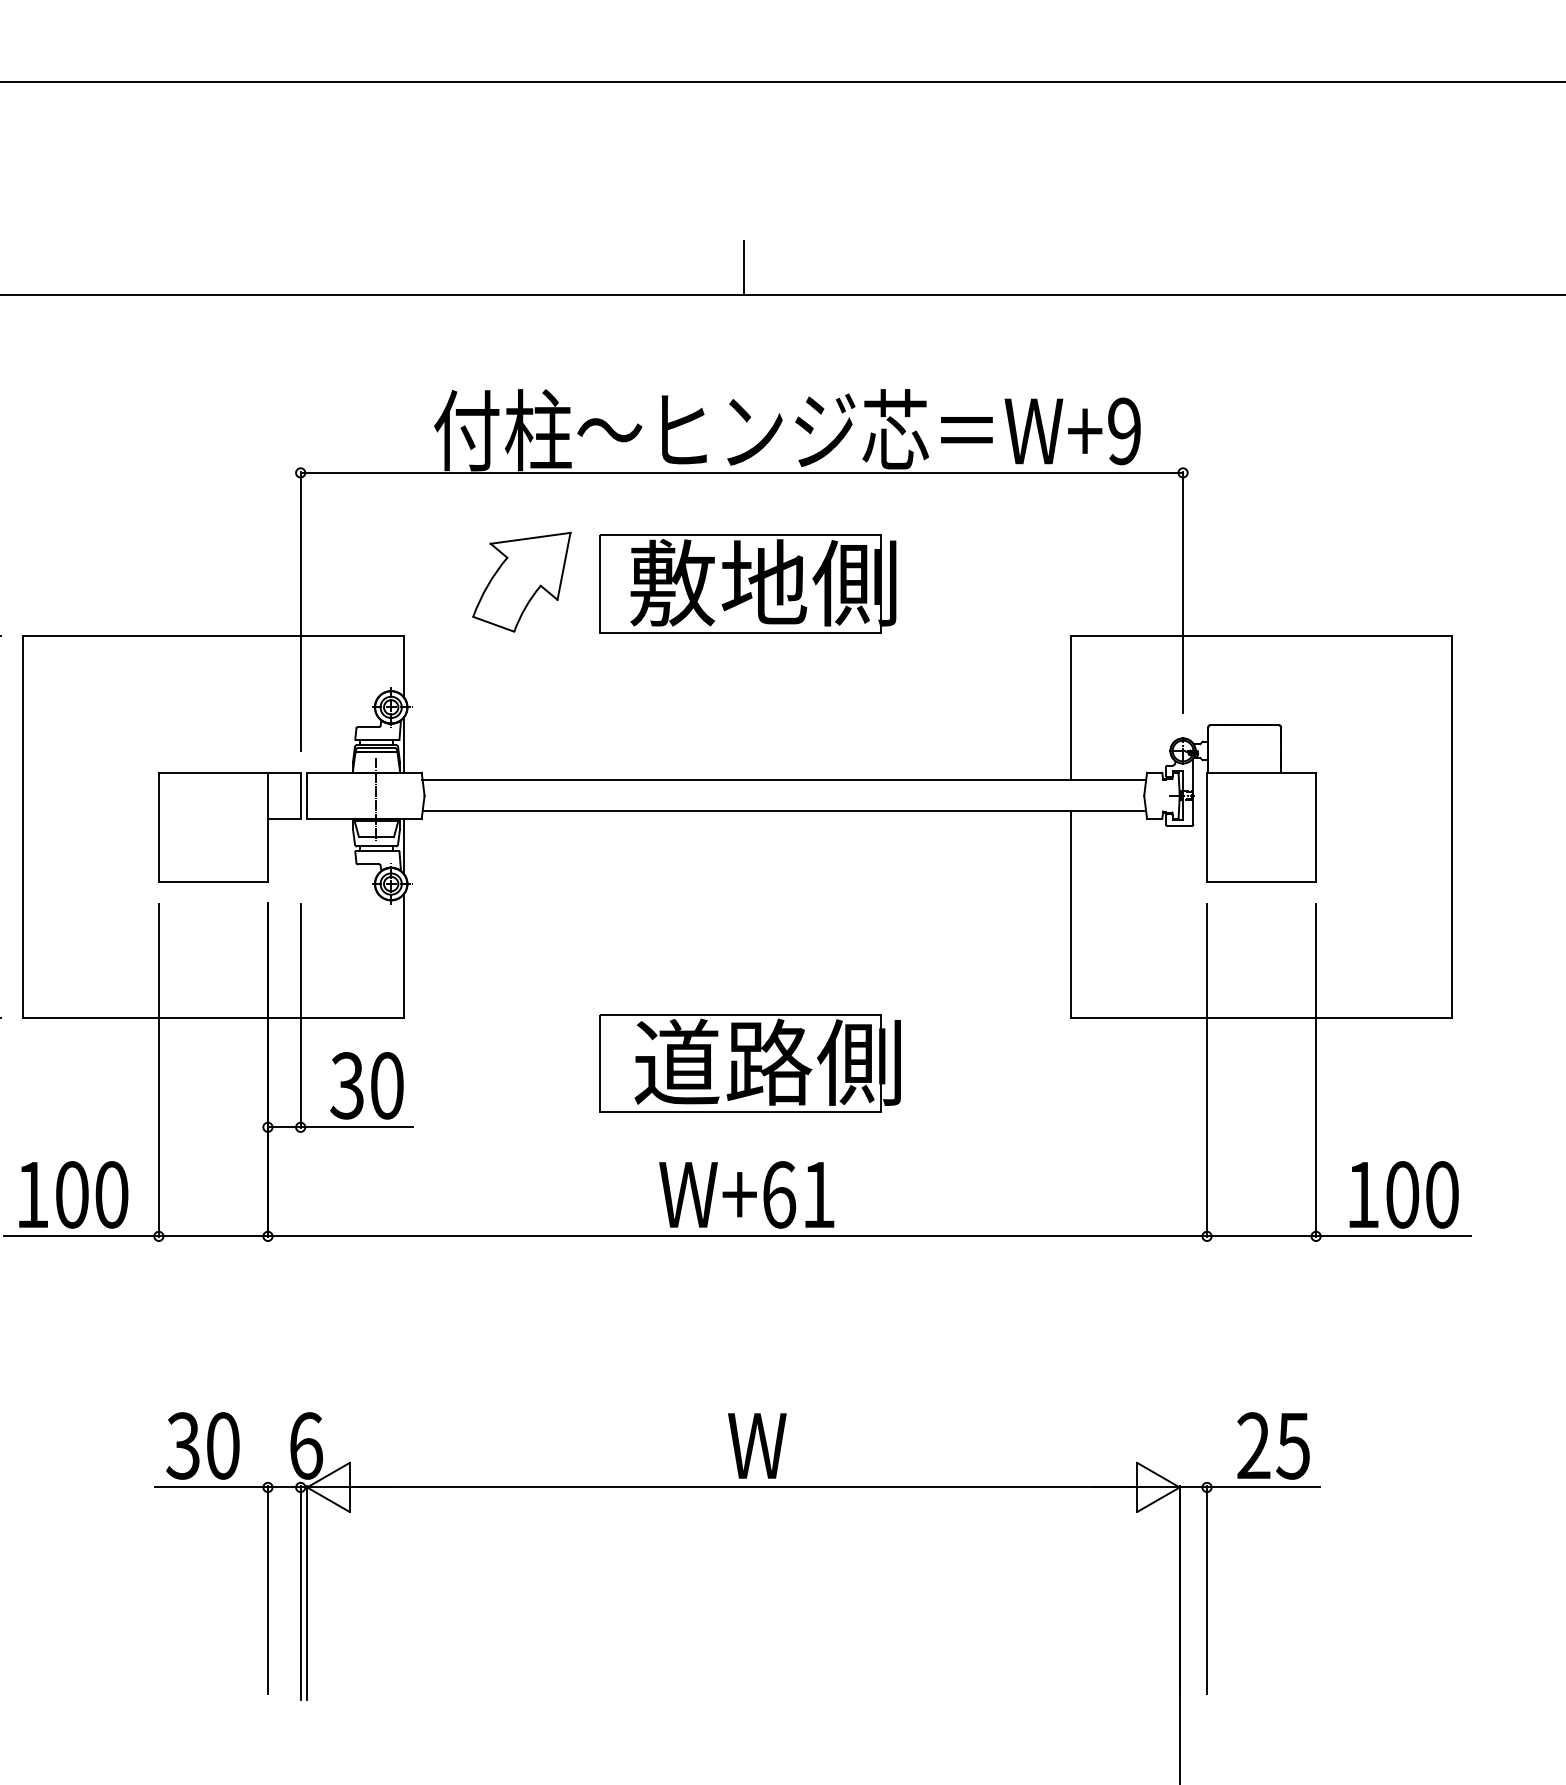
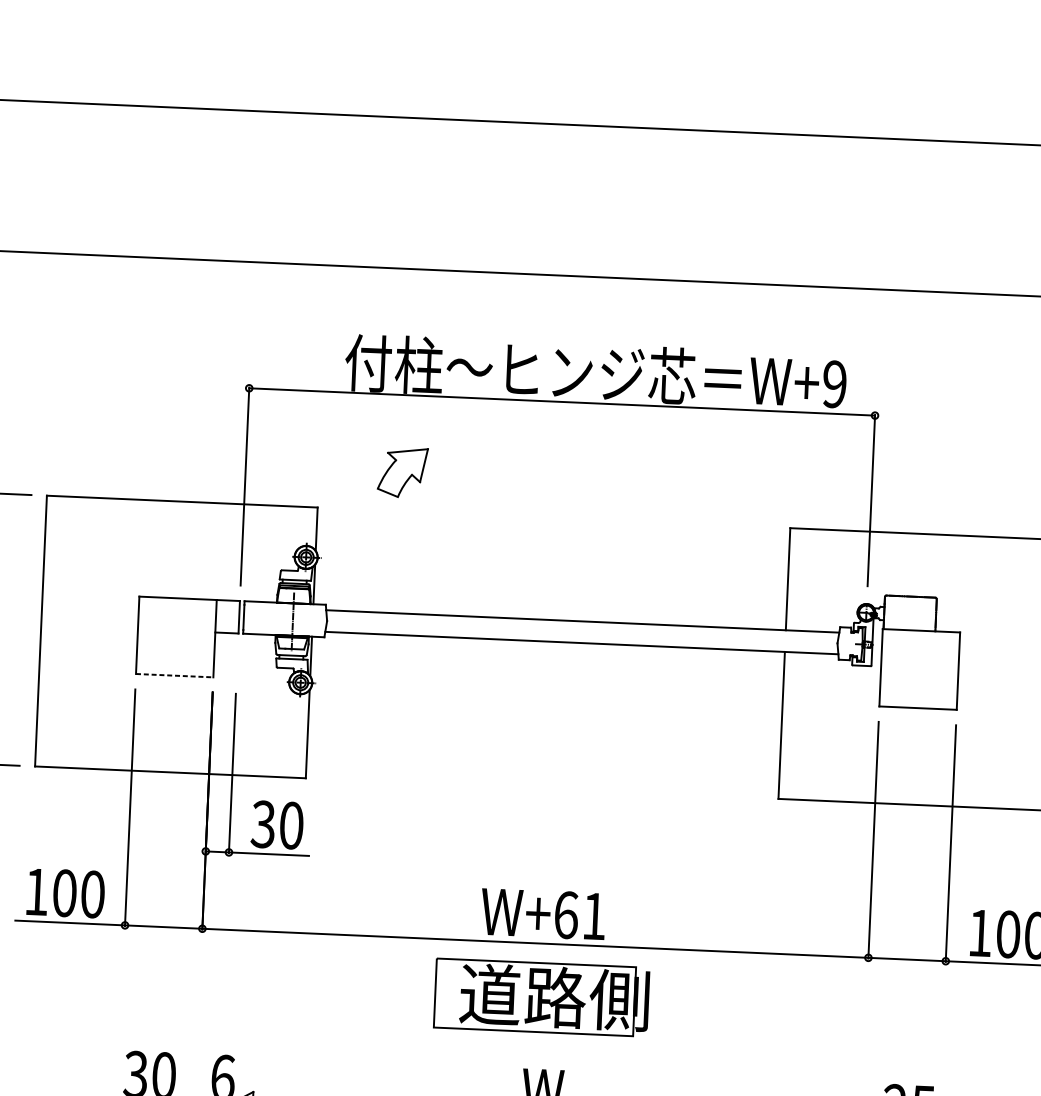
line: (743, 267) -> (569, 256), removed
part: (521, 581) -> (402, 472), size x0.7
part: (747, 583) -> (562, 480), removed
line: (213, 881) -> (174, 675), solid -> dashed
part: (749, 1063) -> (541, 997), moved

